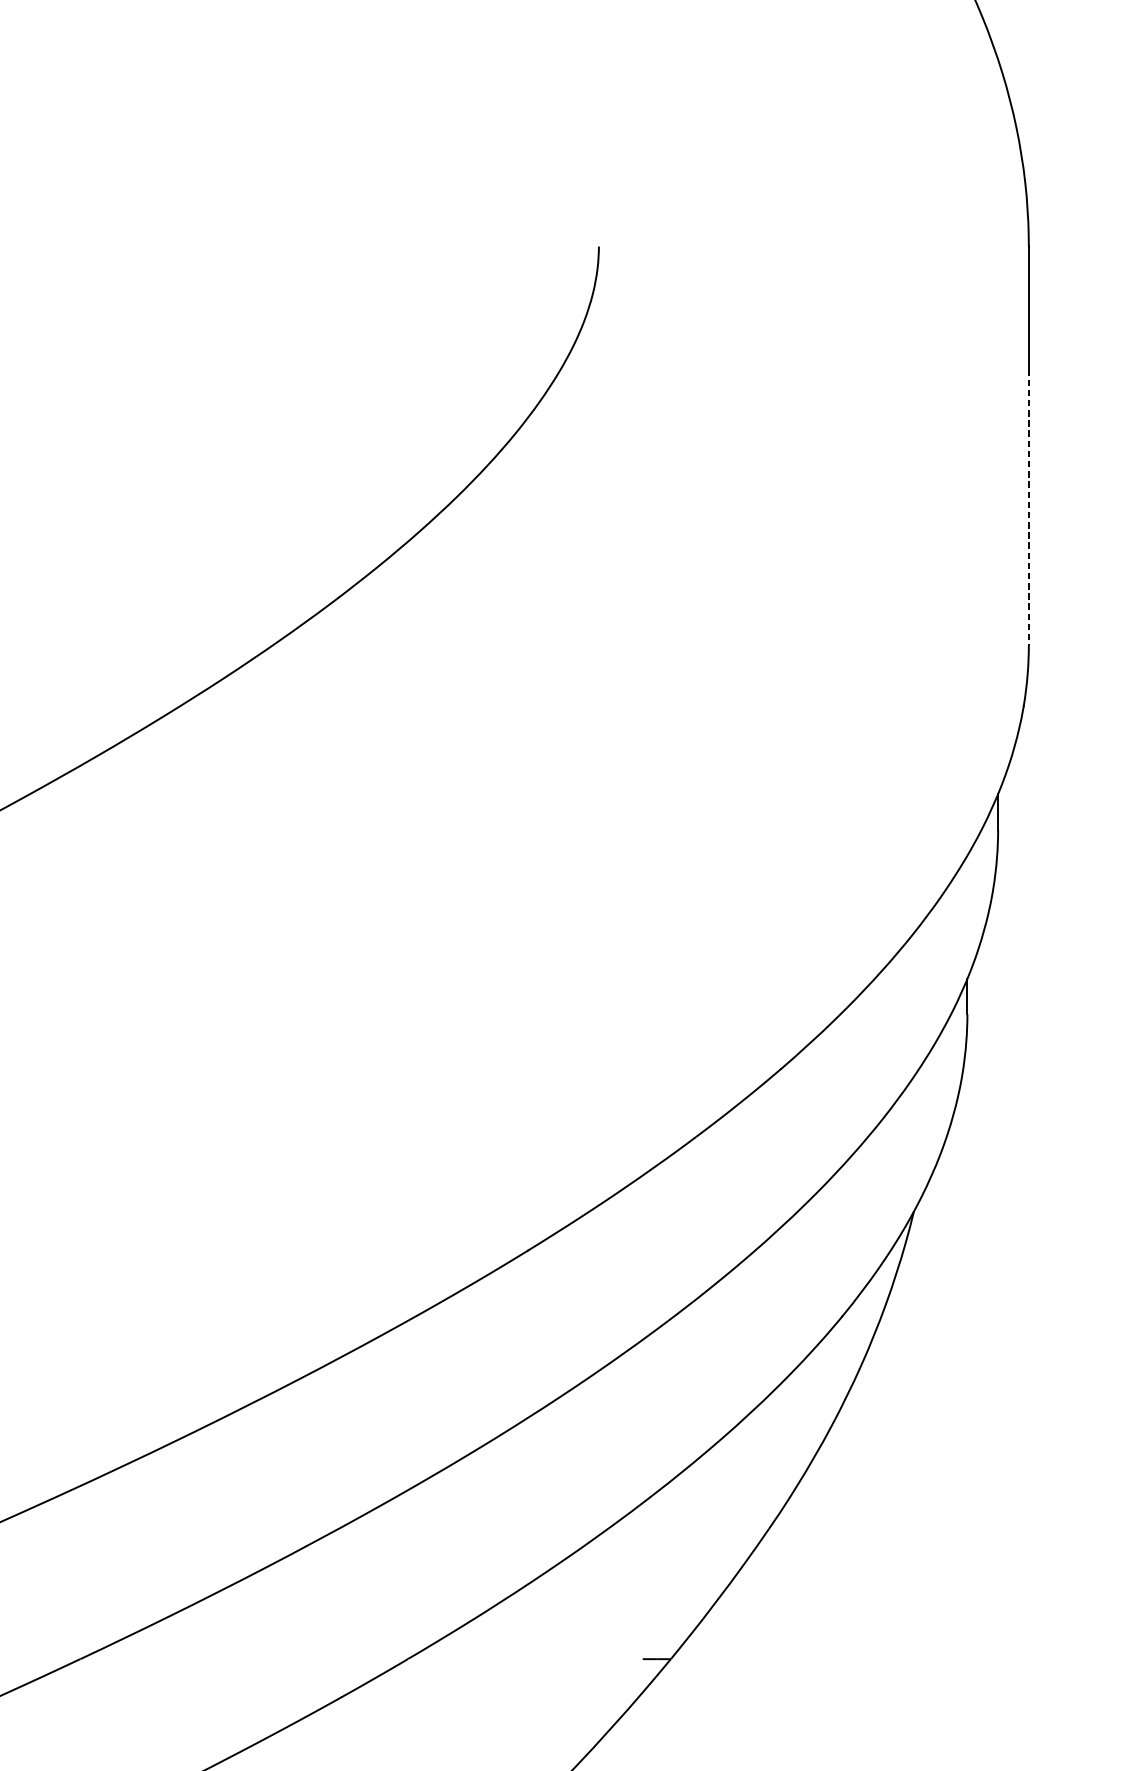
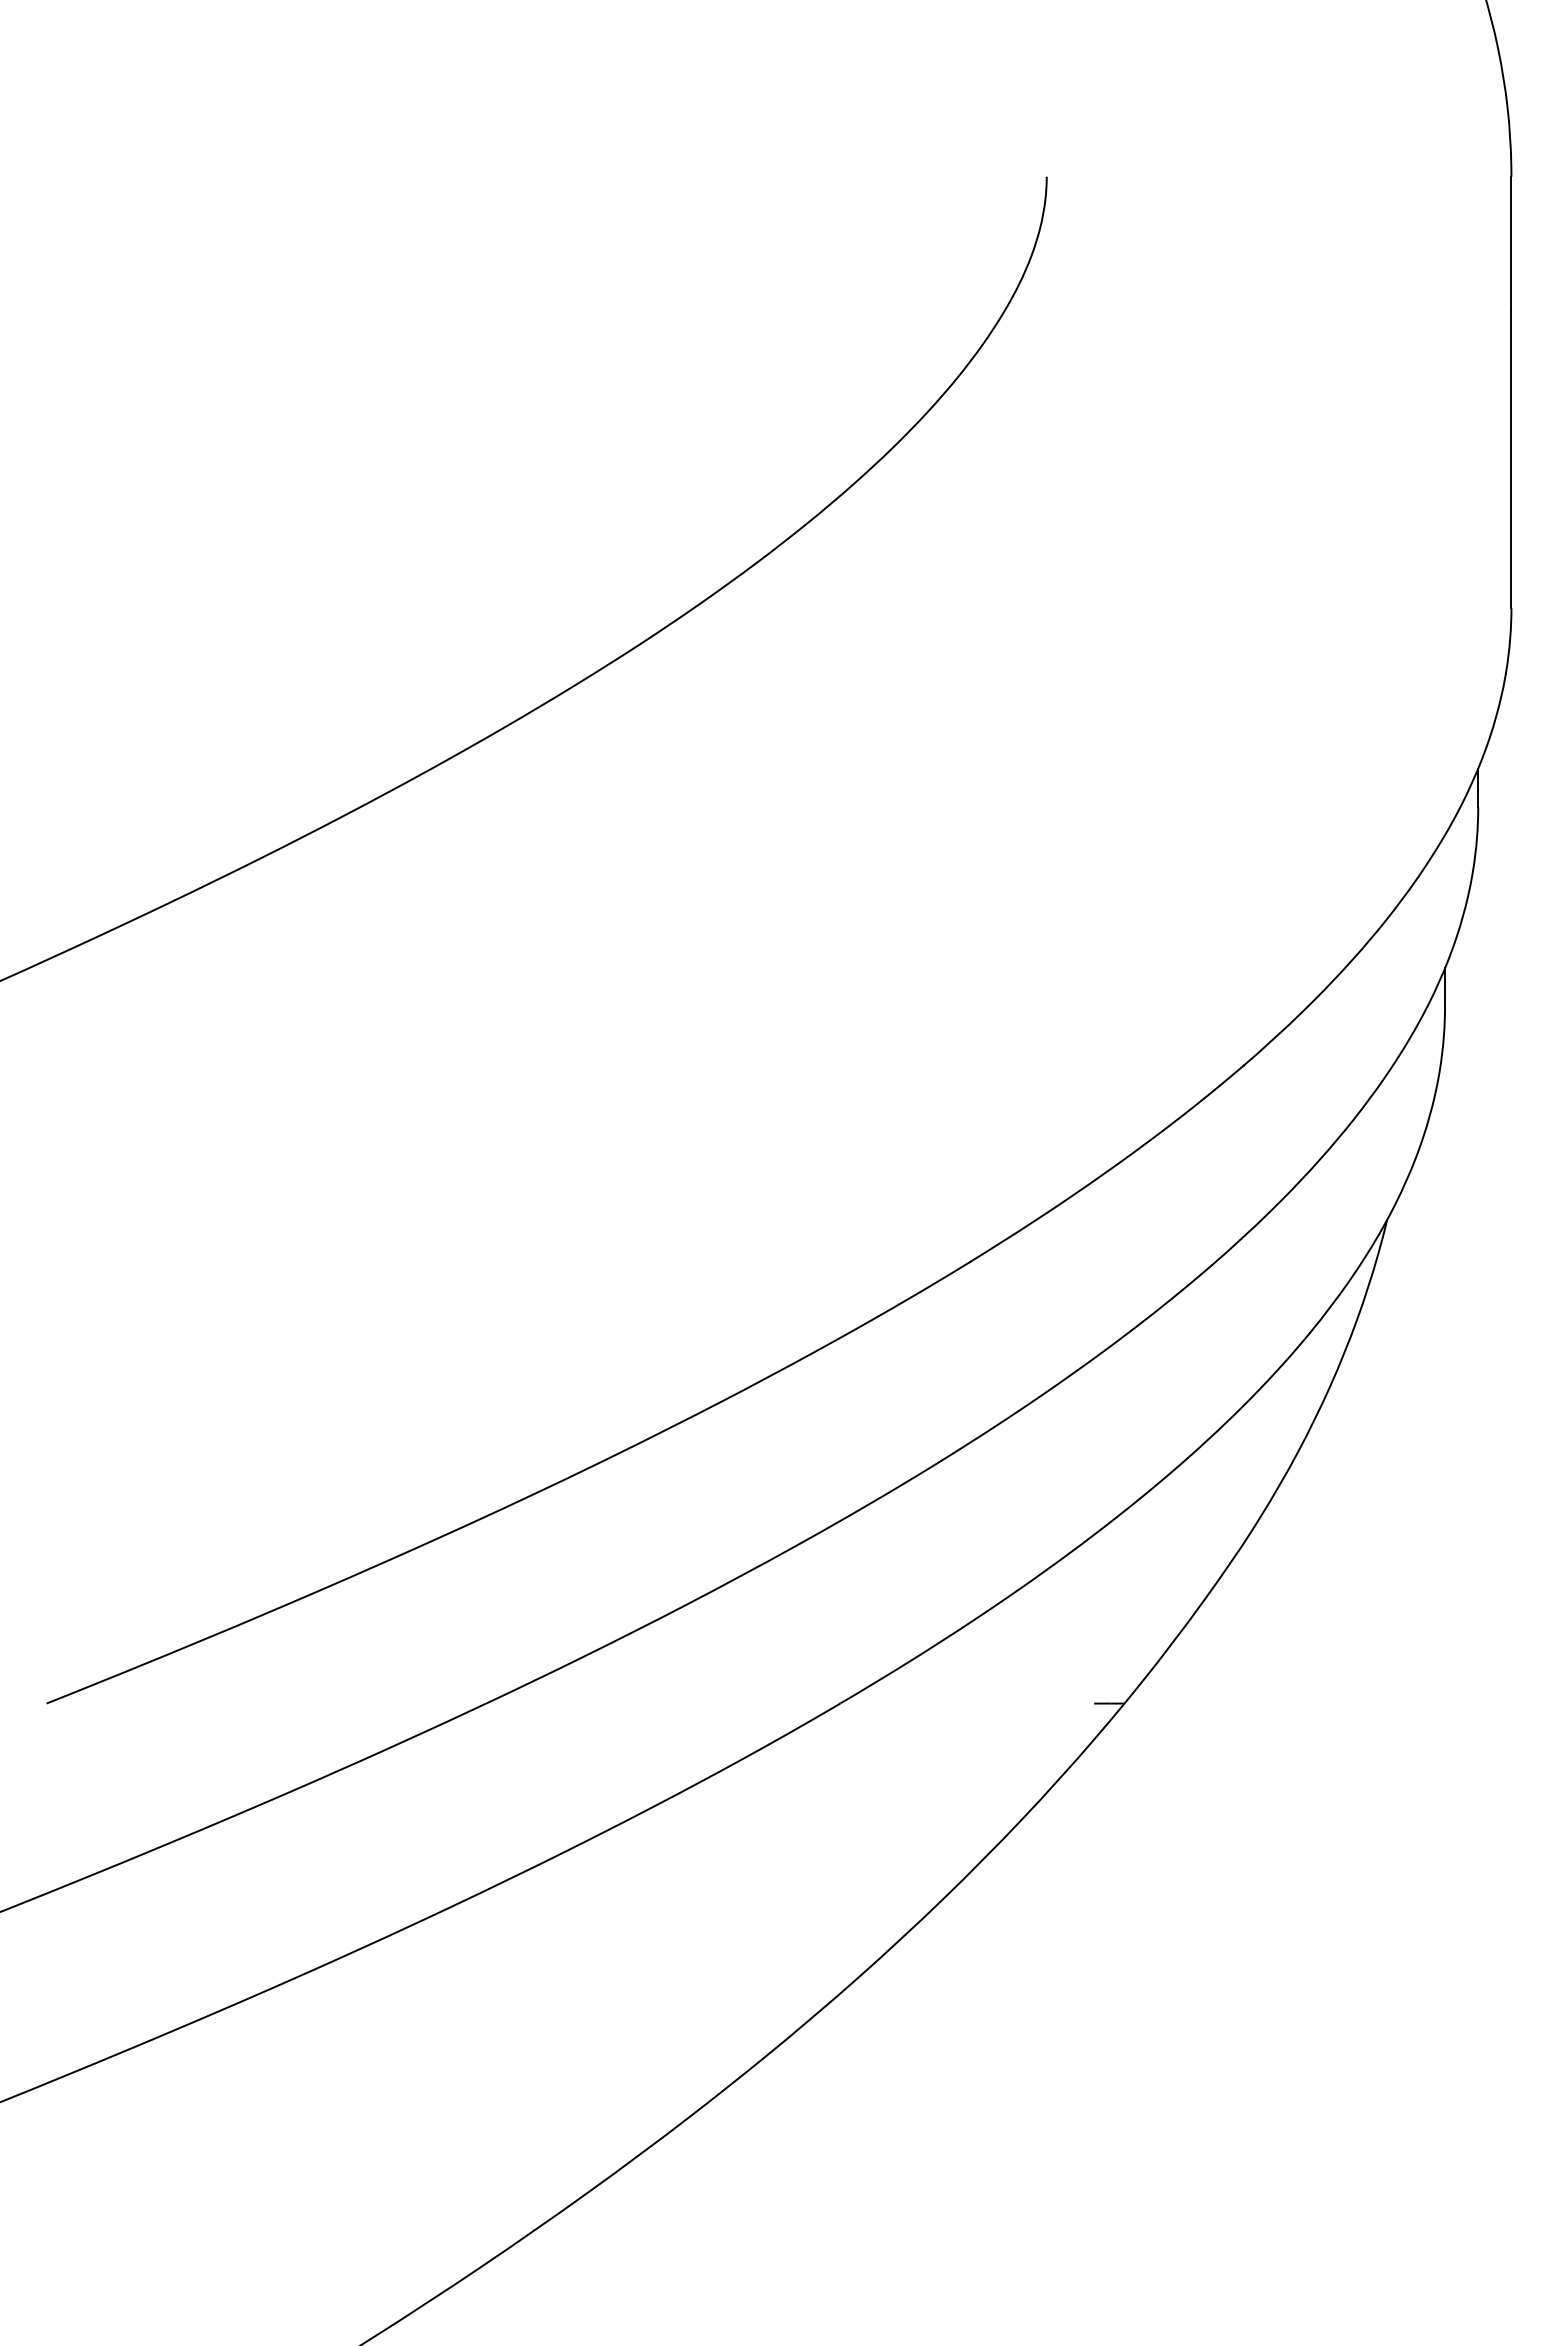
line: (1028, 508) -> (1511, 459), dashed -> solid

